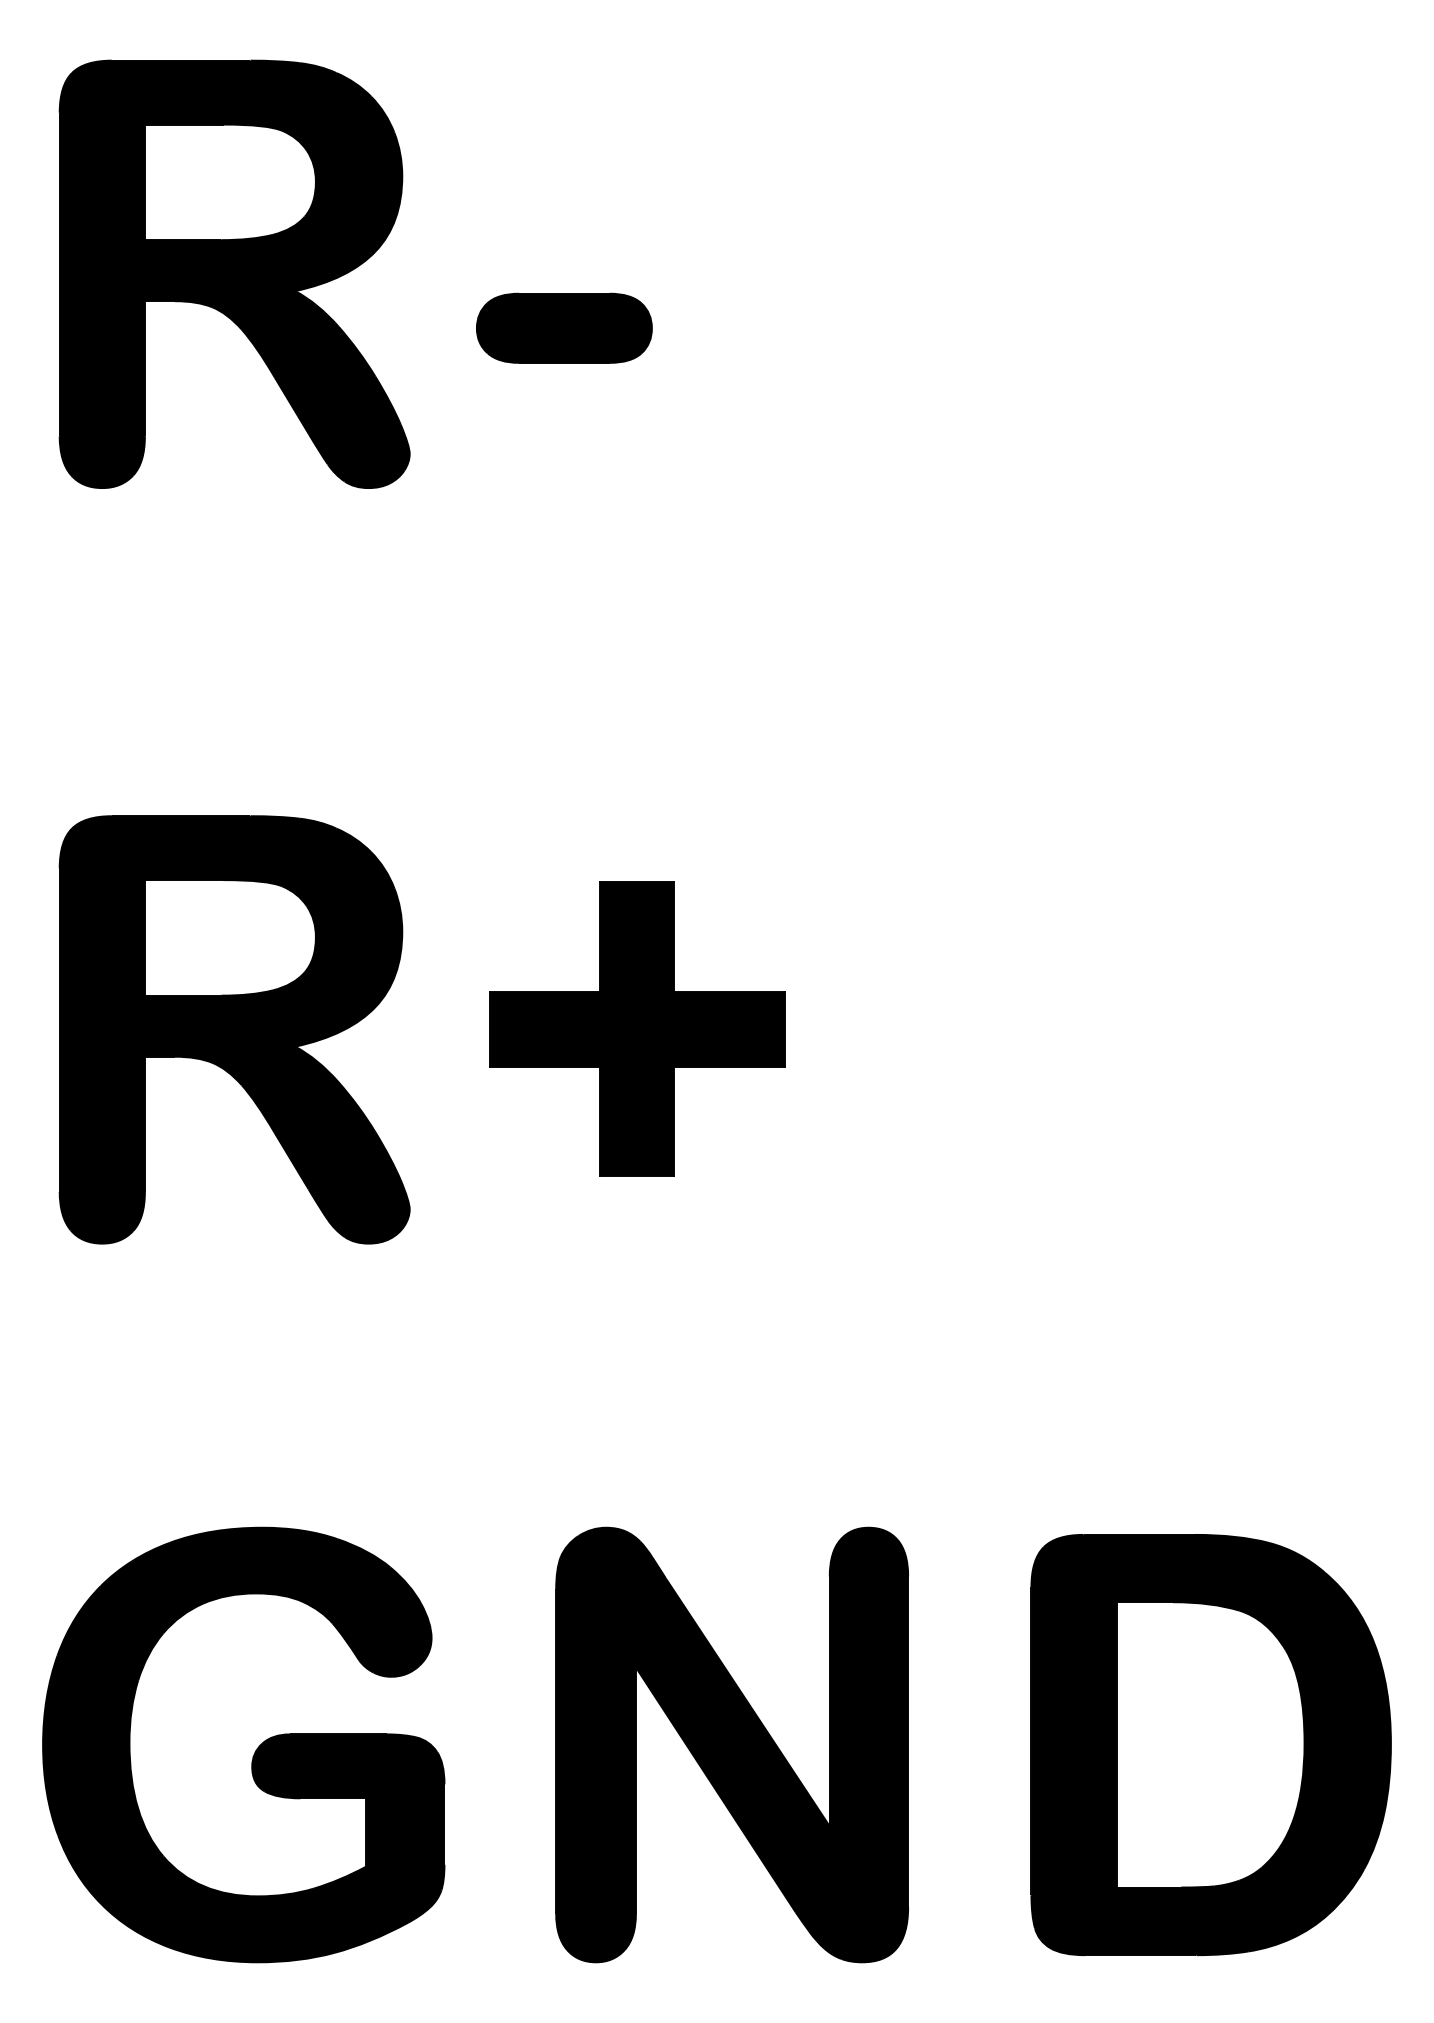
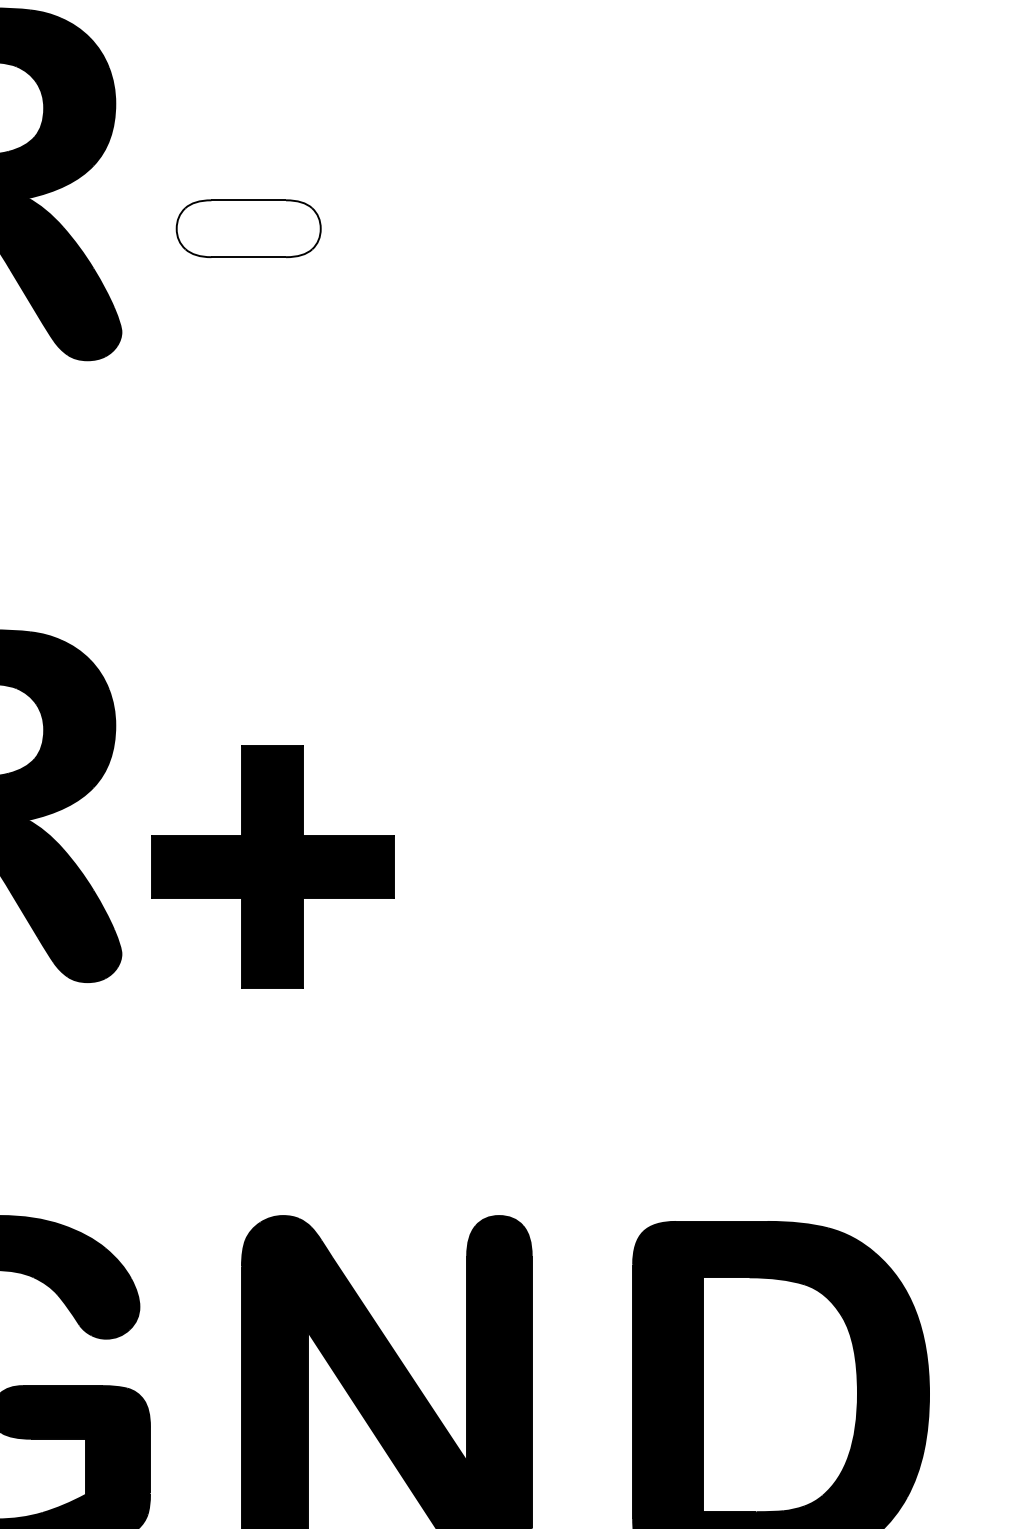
fill: (563, 327) -> (247, 228), removed
part: (637, 1028) -> (272, 866), moved

